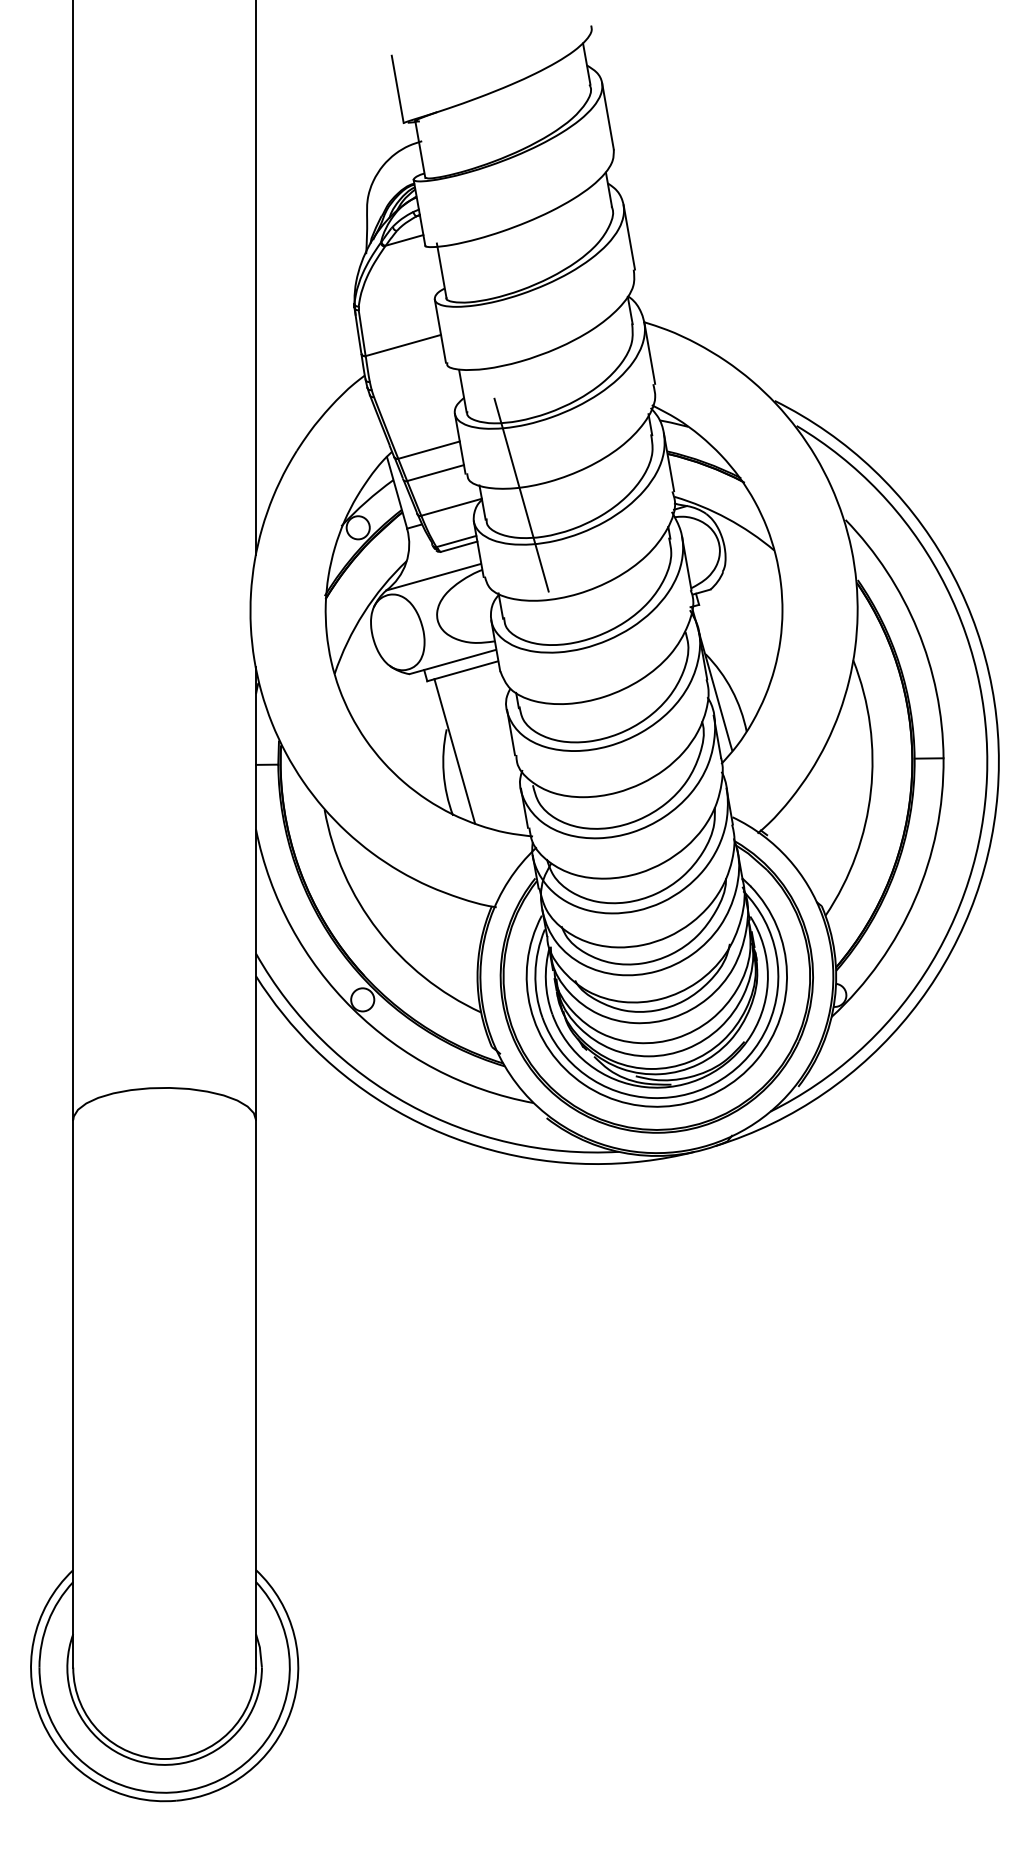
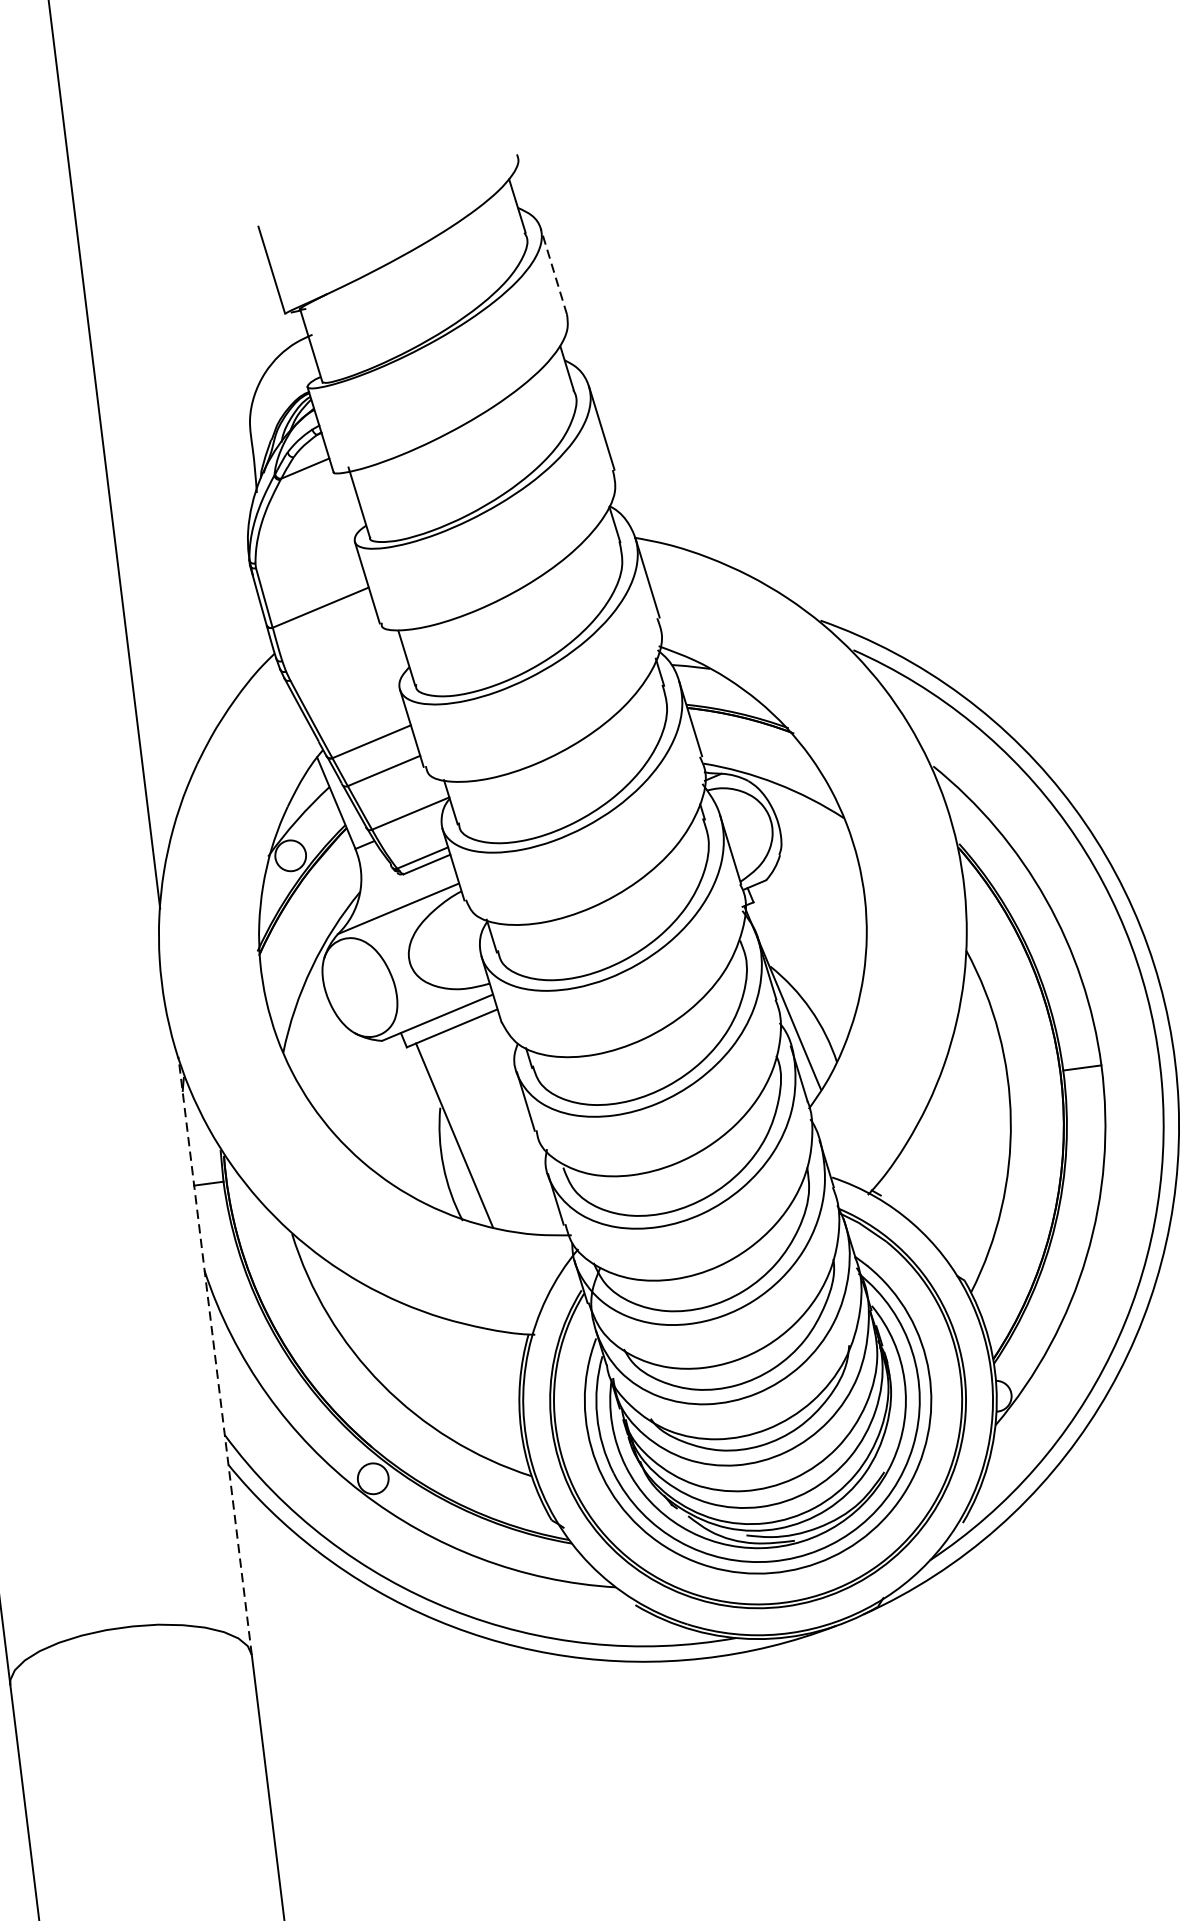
line: (607, 116) -> (553, 271), solid -> dashed
line: (521, 494) -> (501, 785), removed
line: (256, 893) -> (215, 1355), solid -> dashed

